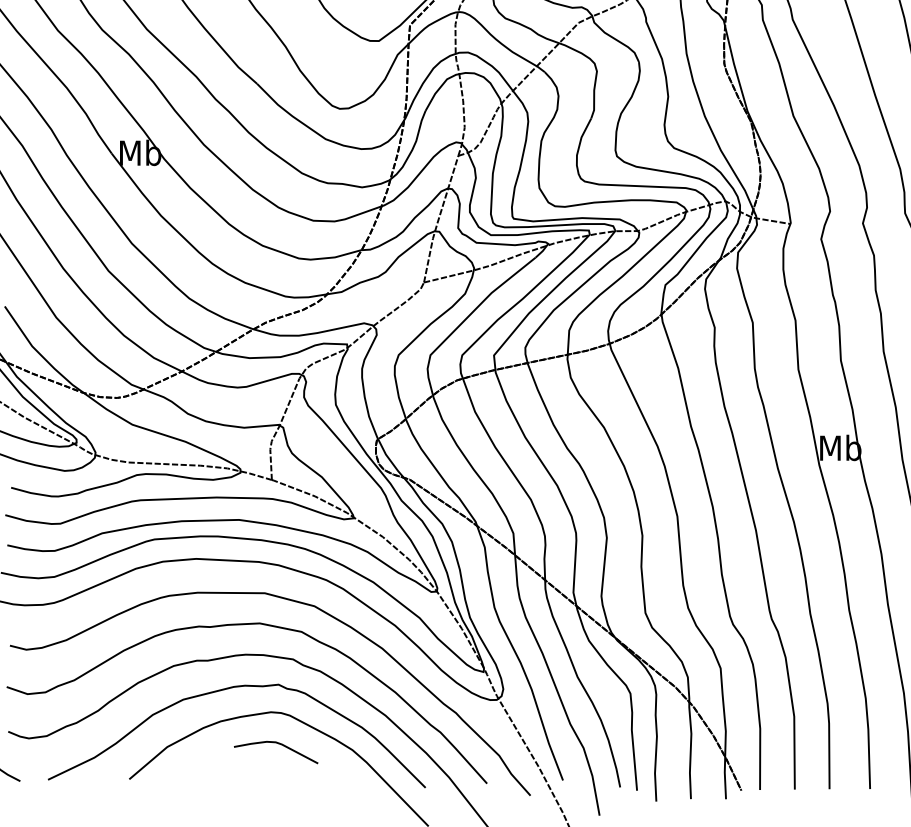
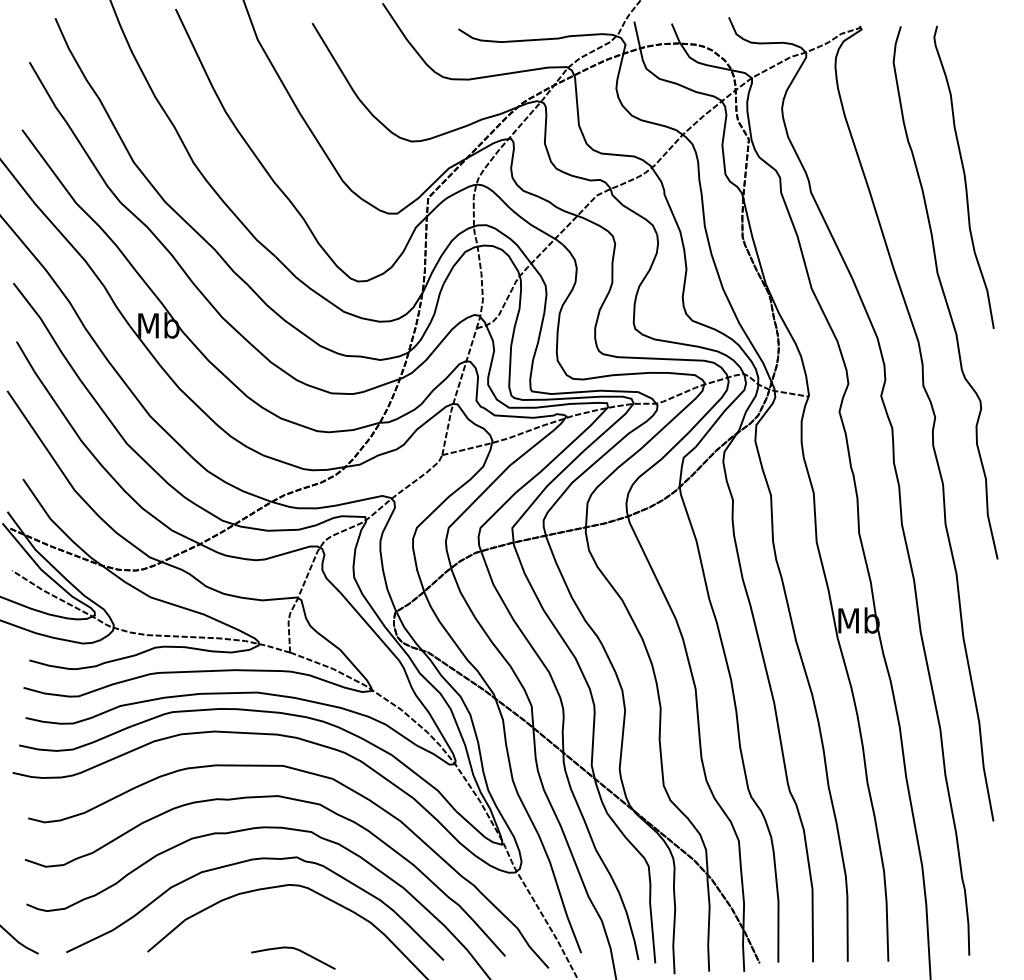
curve: (279, 744) -> (296, 950), moved

